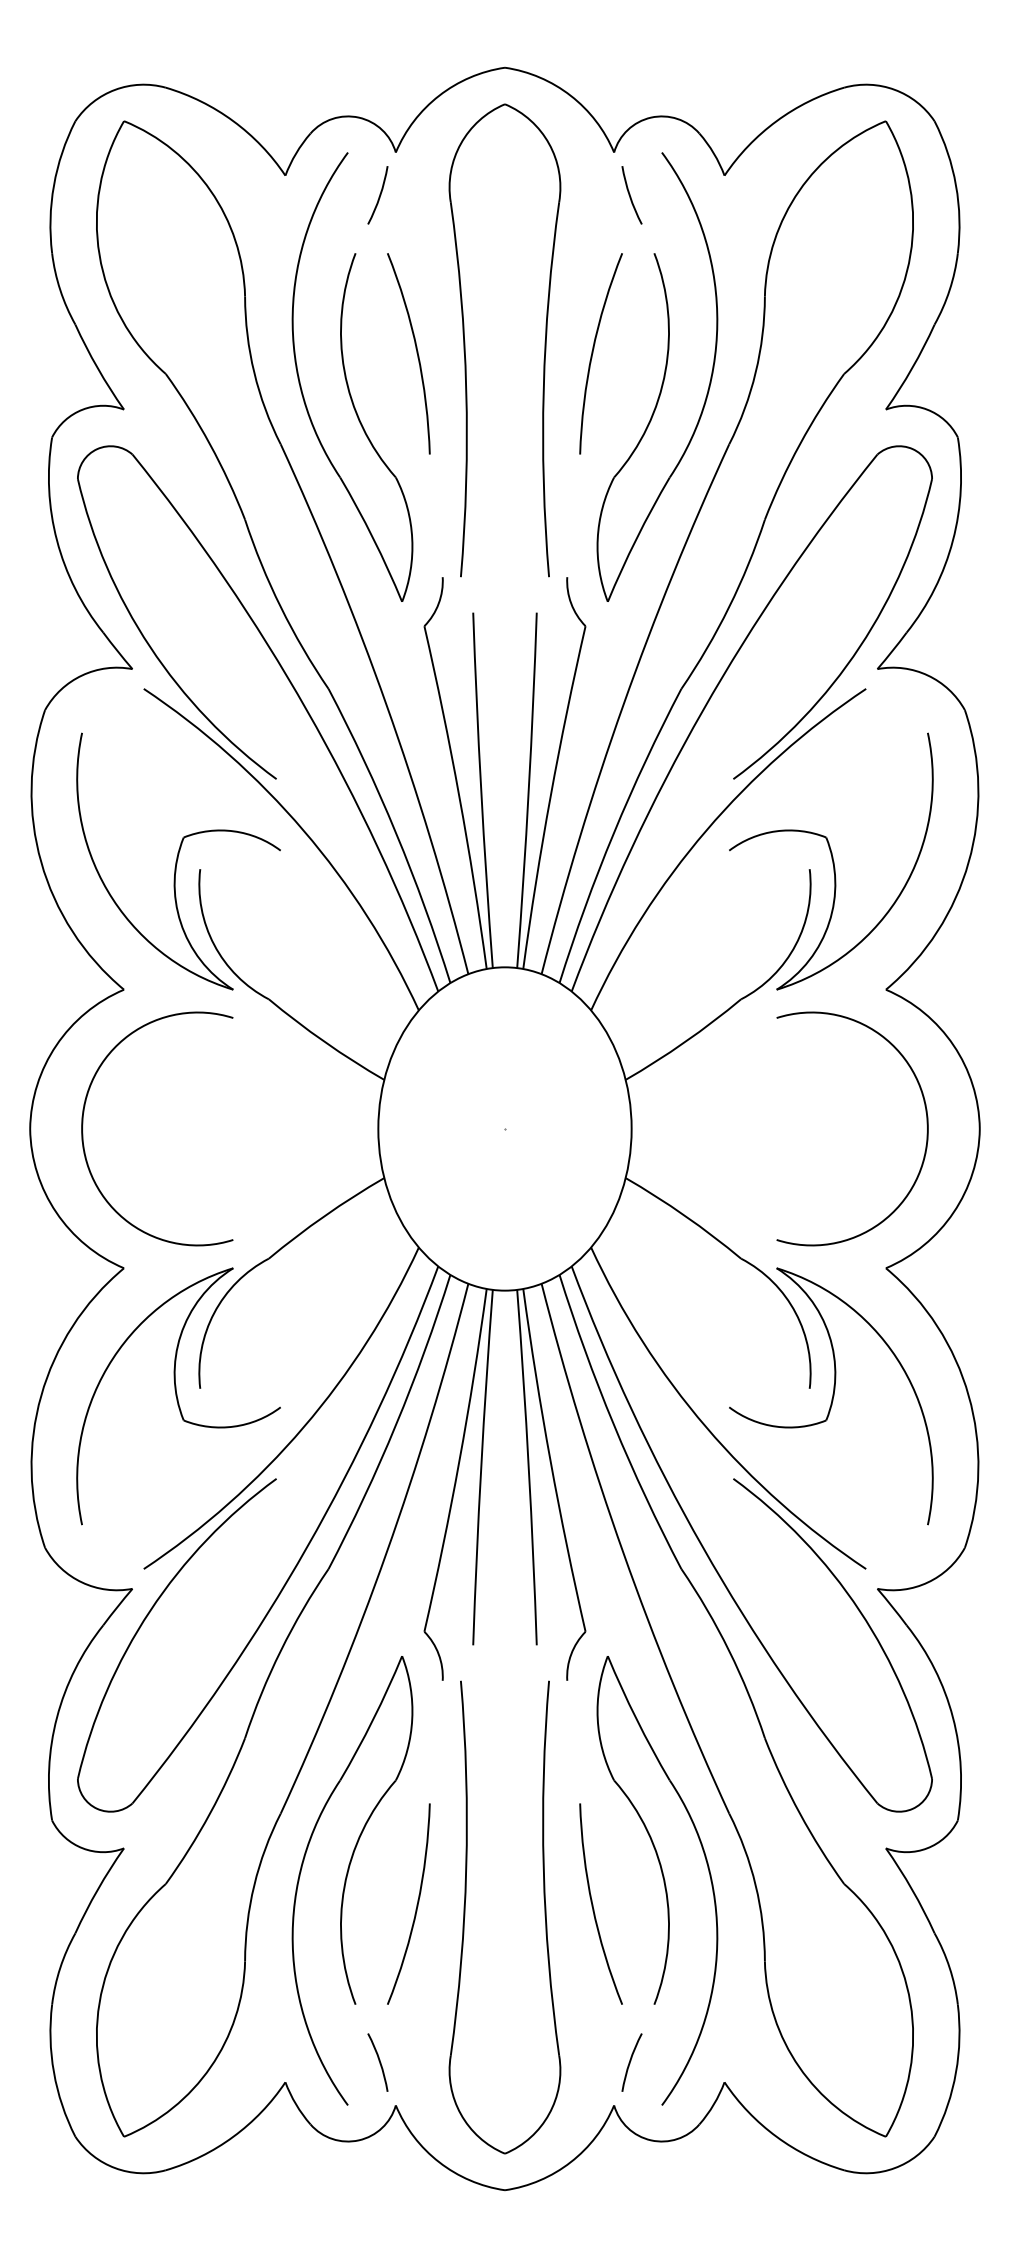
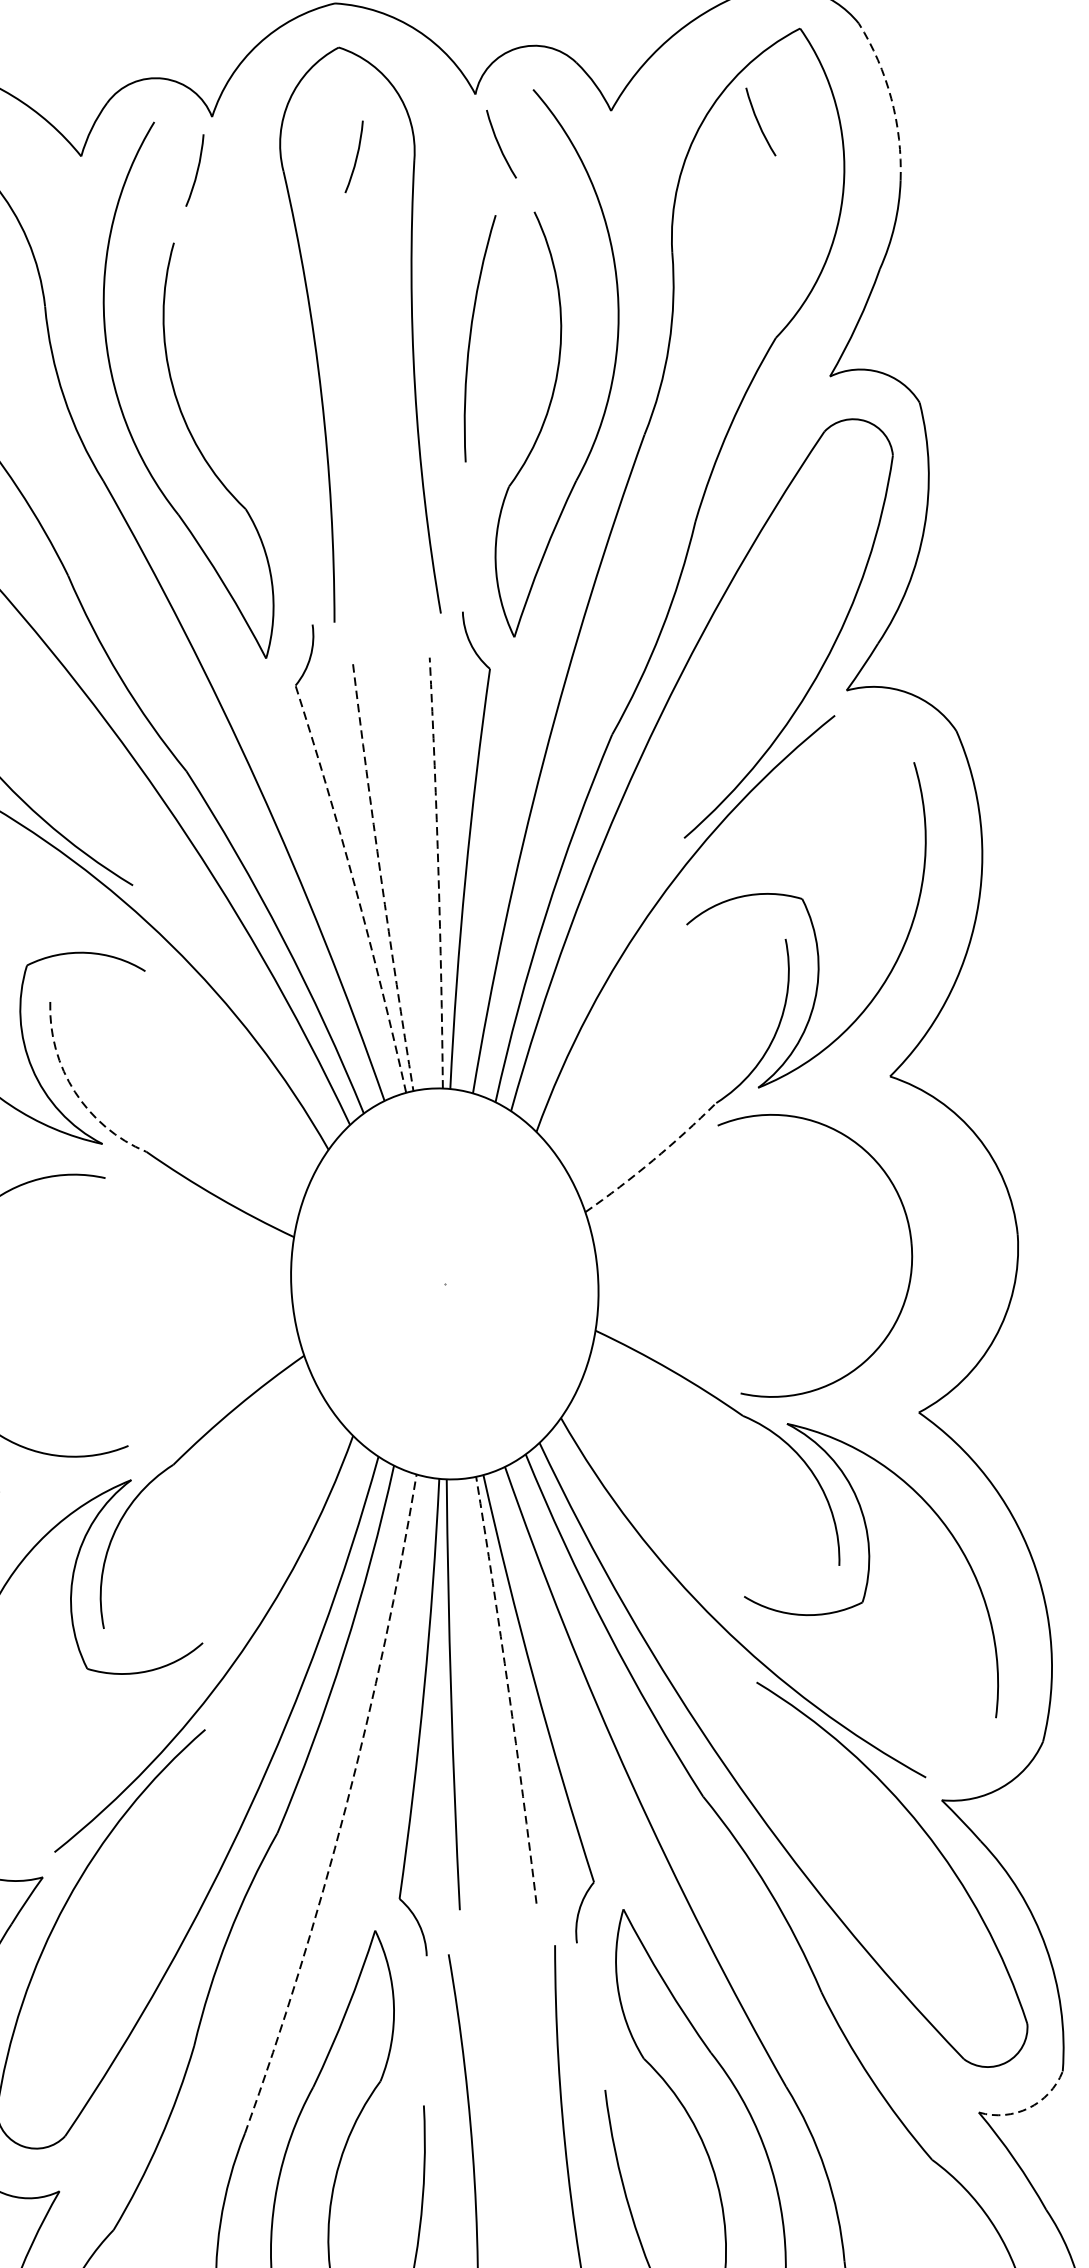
arc: (956, 185) -> (891, 98), solid -> dashed
arc: (845, 195) -> (759, 122), added
arc: (510, 196) -> (354, 158), added
arc: (416, 353) -> (257, 357), removed
arc: (481, 790) -> (381, 877), solid -> dashed
arc: (528, 790) -> (438, 873), solid -> dashed
arc: (459, 796) -> (355, 887), solid -> dashed
arc: (214, 944) -> (75, 1091), solid -> dashed
arc: (685, 1042) -> (653, 1160), solid -> dashed
part: (926, 1124) -> (909, 1238), moved
arc: (528, 1467) -> (508, 1689), solid -> dashed
arc: (386, 1552) -> (345, 1807), solid -> dashed
arc: (927, 1848) -> (1029, 2108), solid -> dashed

